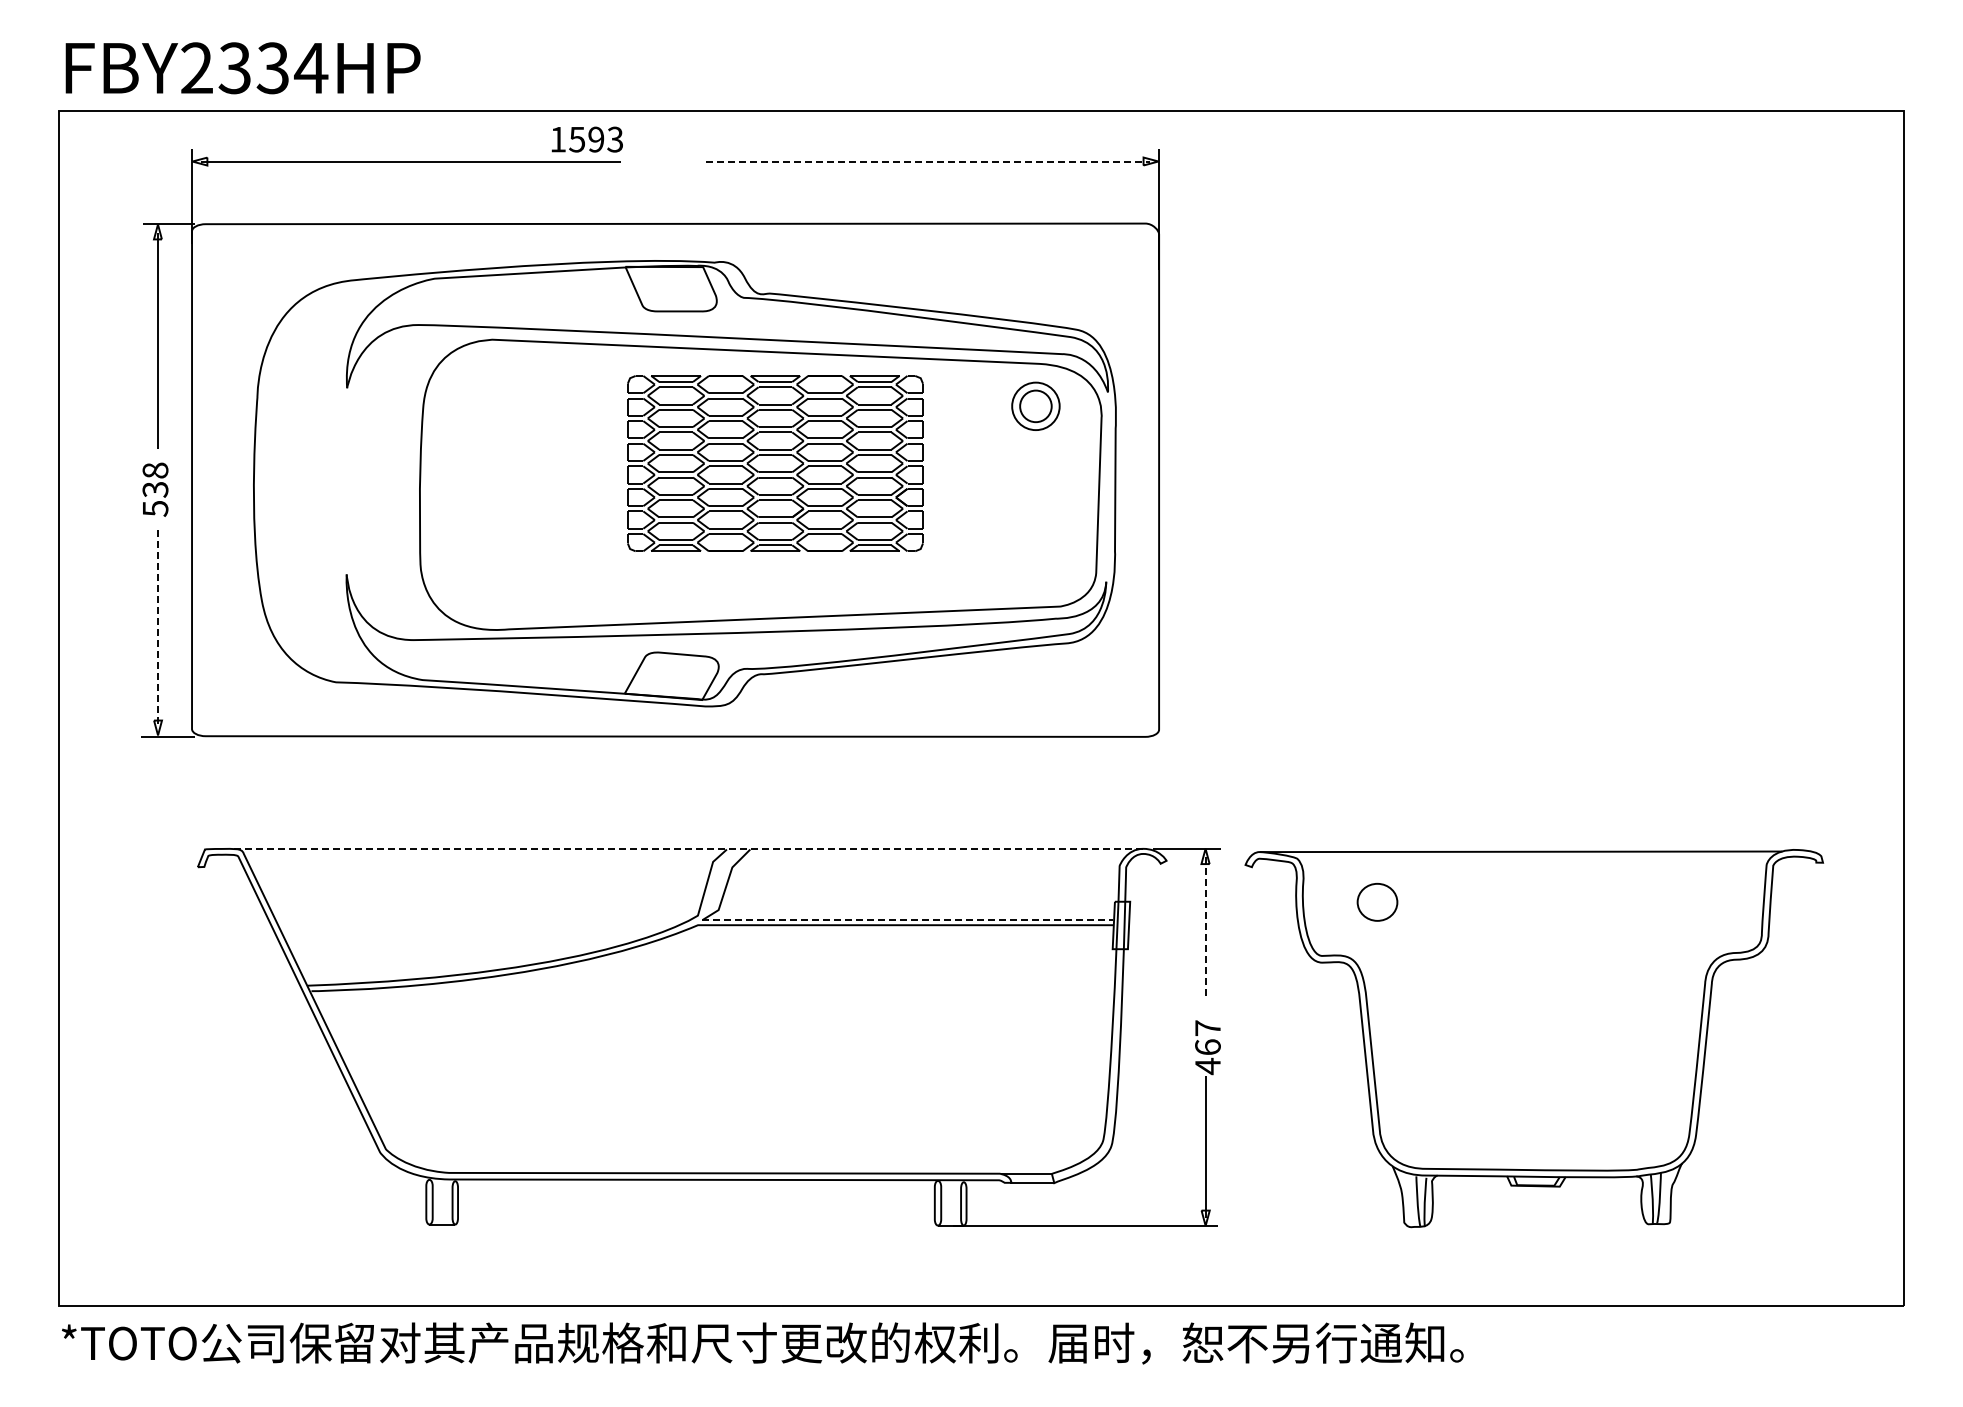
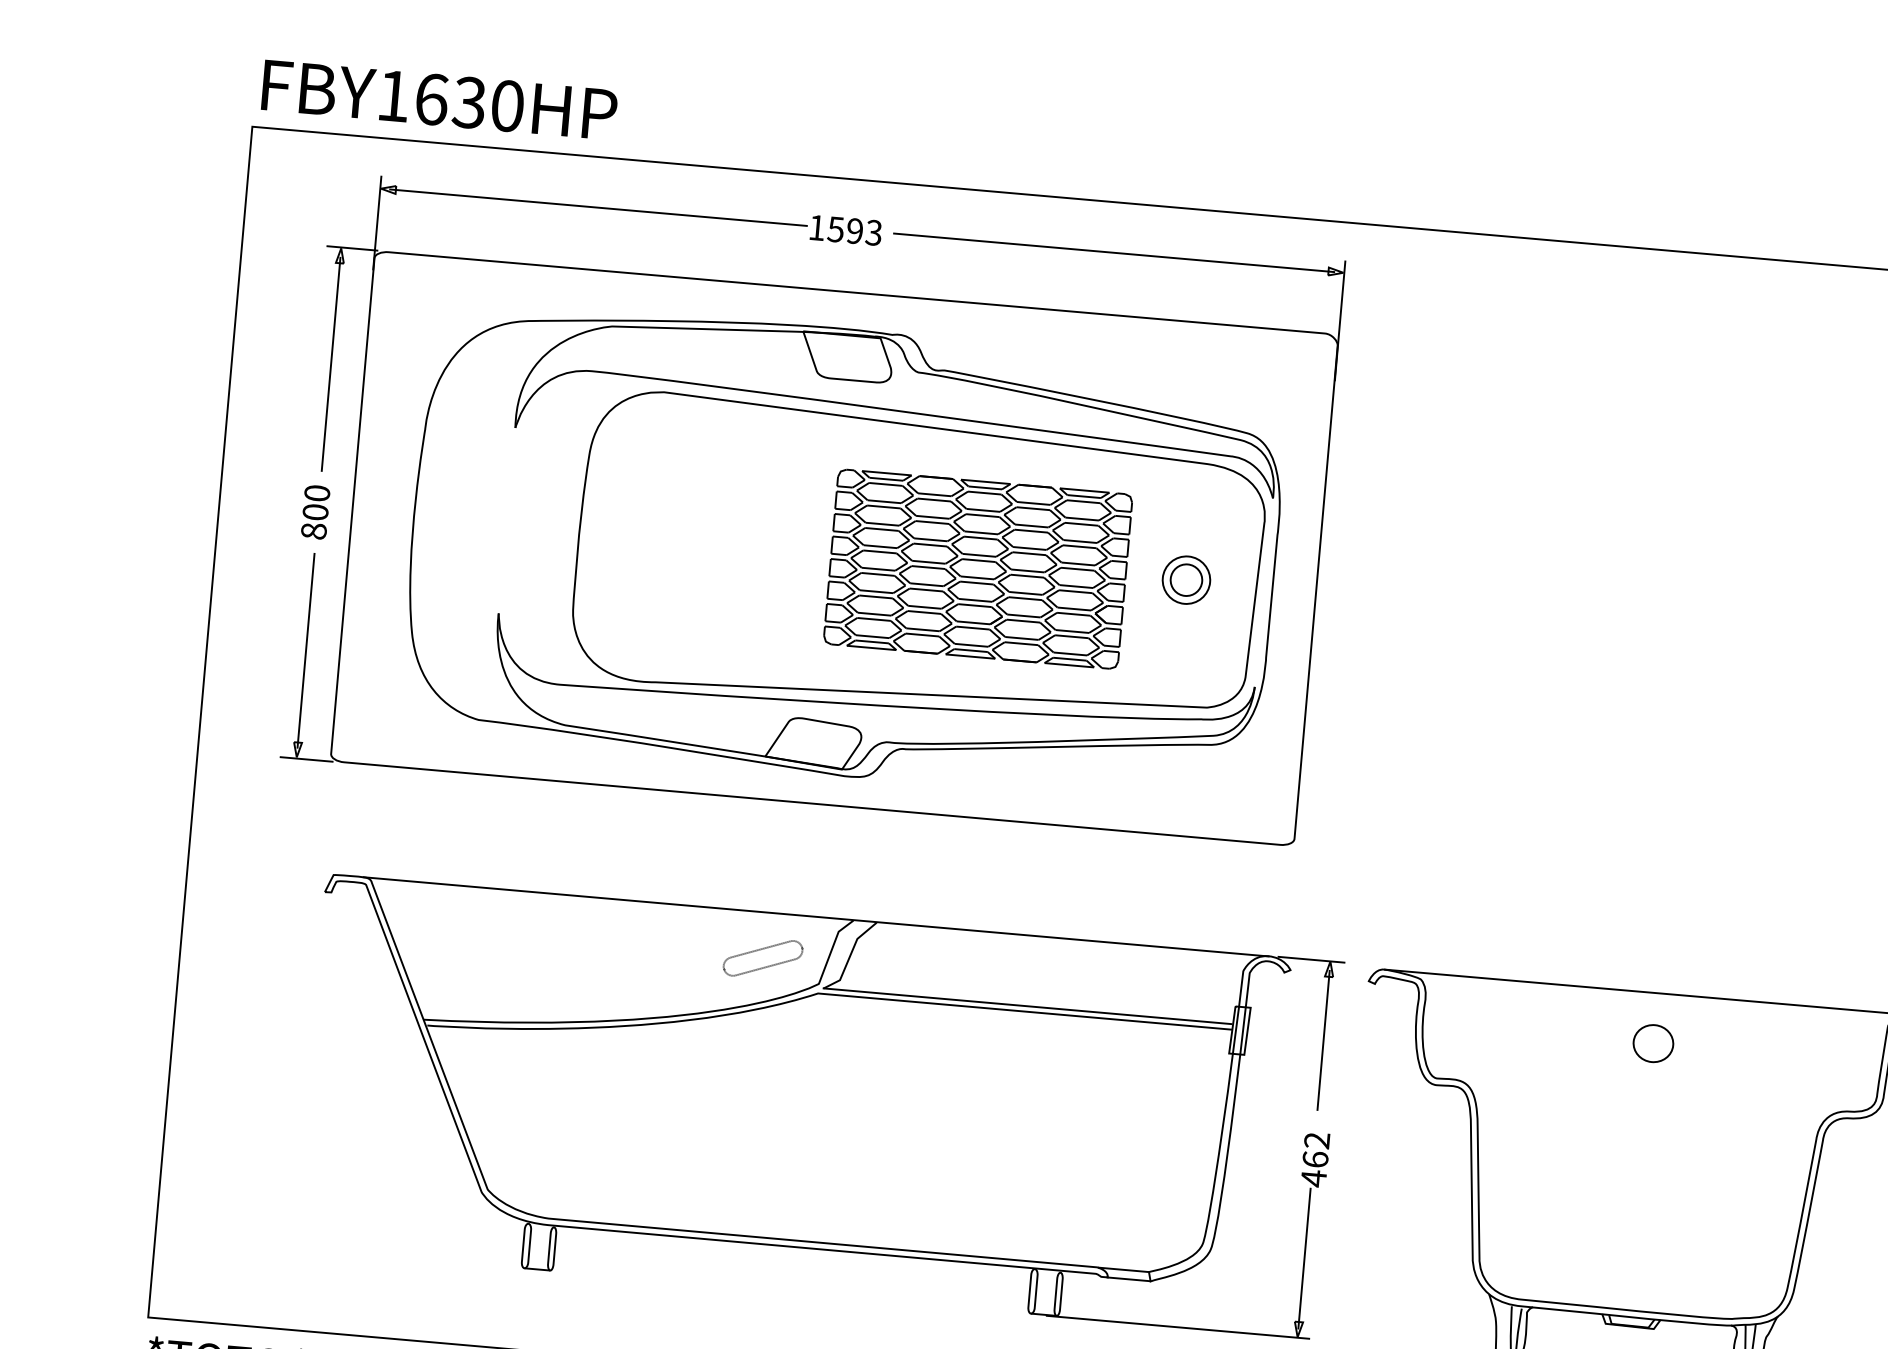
text: (254, 68) -> (450, 101), FBY2334HP -> FBY1630HP
text: (586, 139) -> (845, 230), moved
line: (928, 161) -> (1114, 252), dashed -> solid
part: (1035, 405) -> (1186, 579), moved
part: (775, 463) -> (978, 569), moved
text: (155, 489) -> (315, 512), 538 -> 800
line: (158, 628) -> (306, 650), dashed -> solid
line: (689, 849) -> (816, 917), dashed -> solid
part: (639, 894) -> (762, 957), added
part: (1377, 902) -> (1653, 1043), moved
line: (907, 919) -> (1027, 1006), dashed -> solid
line: (1205, 927) -> (1323, 1039), dashed -> solid
text: (1207, 1028) -> (1316, 1140), 467 -> 462

